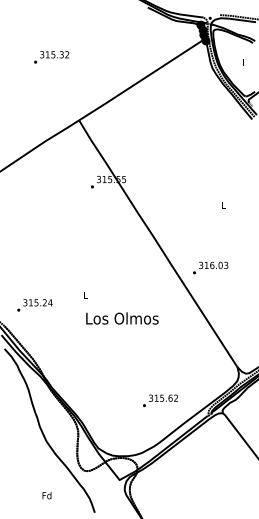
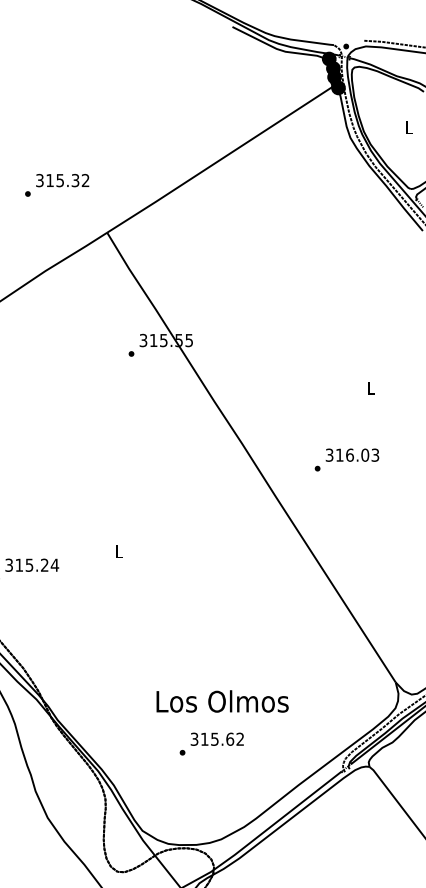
text: (51, 57) -> (56, 185), moved
text: (210, 267) -> (346, 458), moved
text: (122, 318) -> (222, 701), moved
text: (160, 400) -> (211, 743), moved

